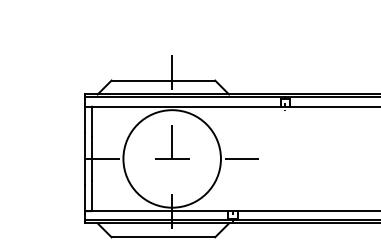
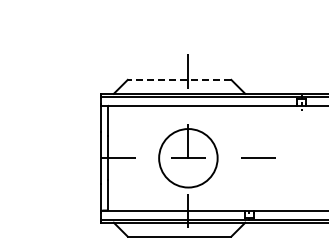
line: (163, 80) -> (179, 79), solid -> dashed
circle: (171, 158) -> (187, 157), size x0.6

